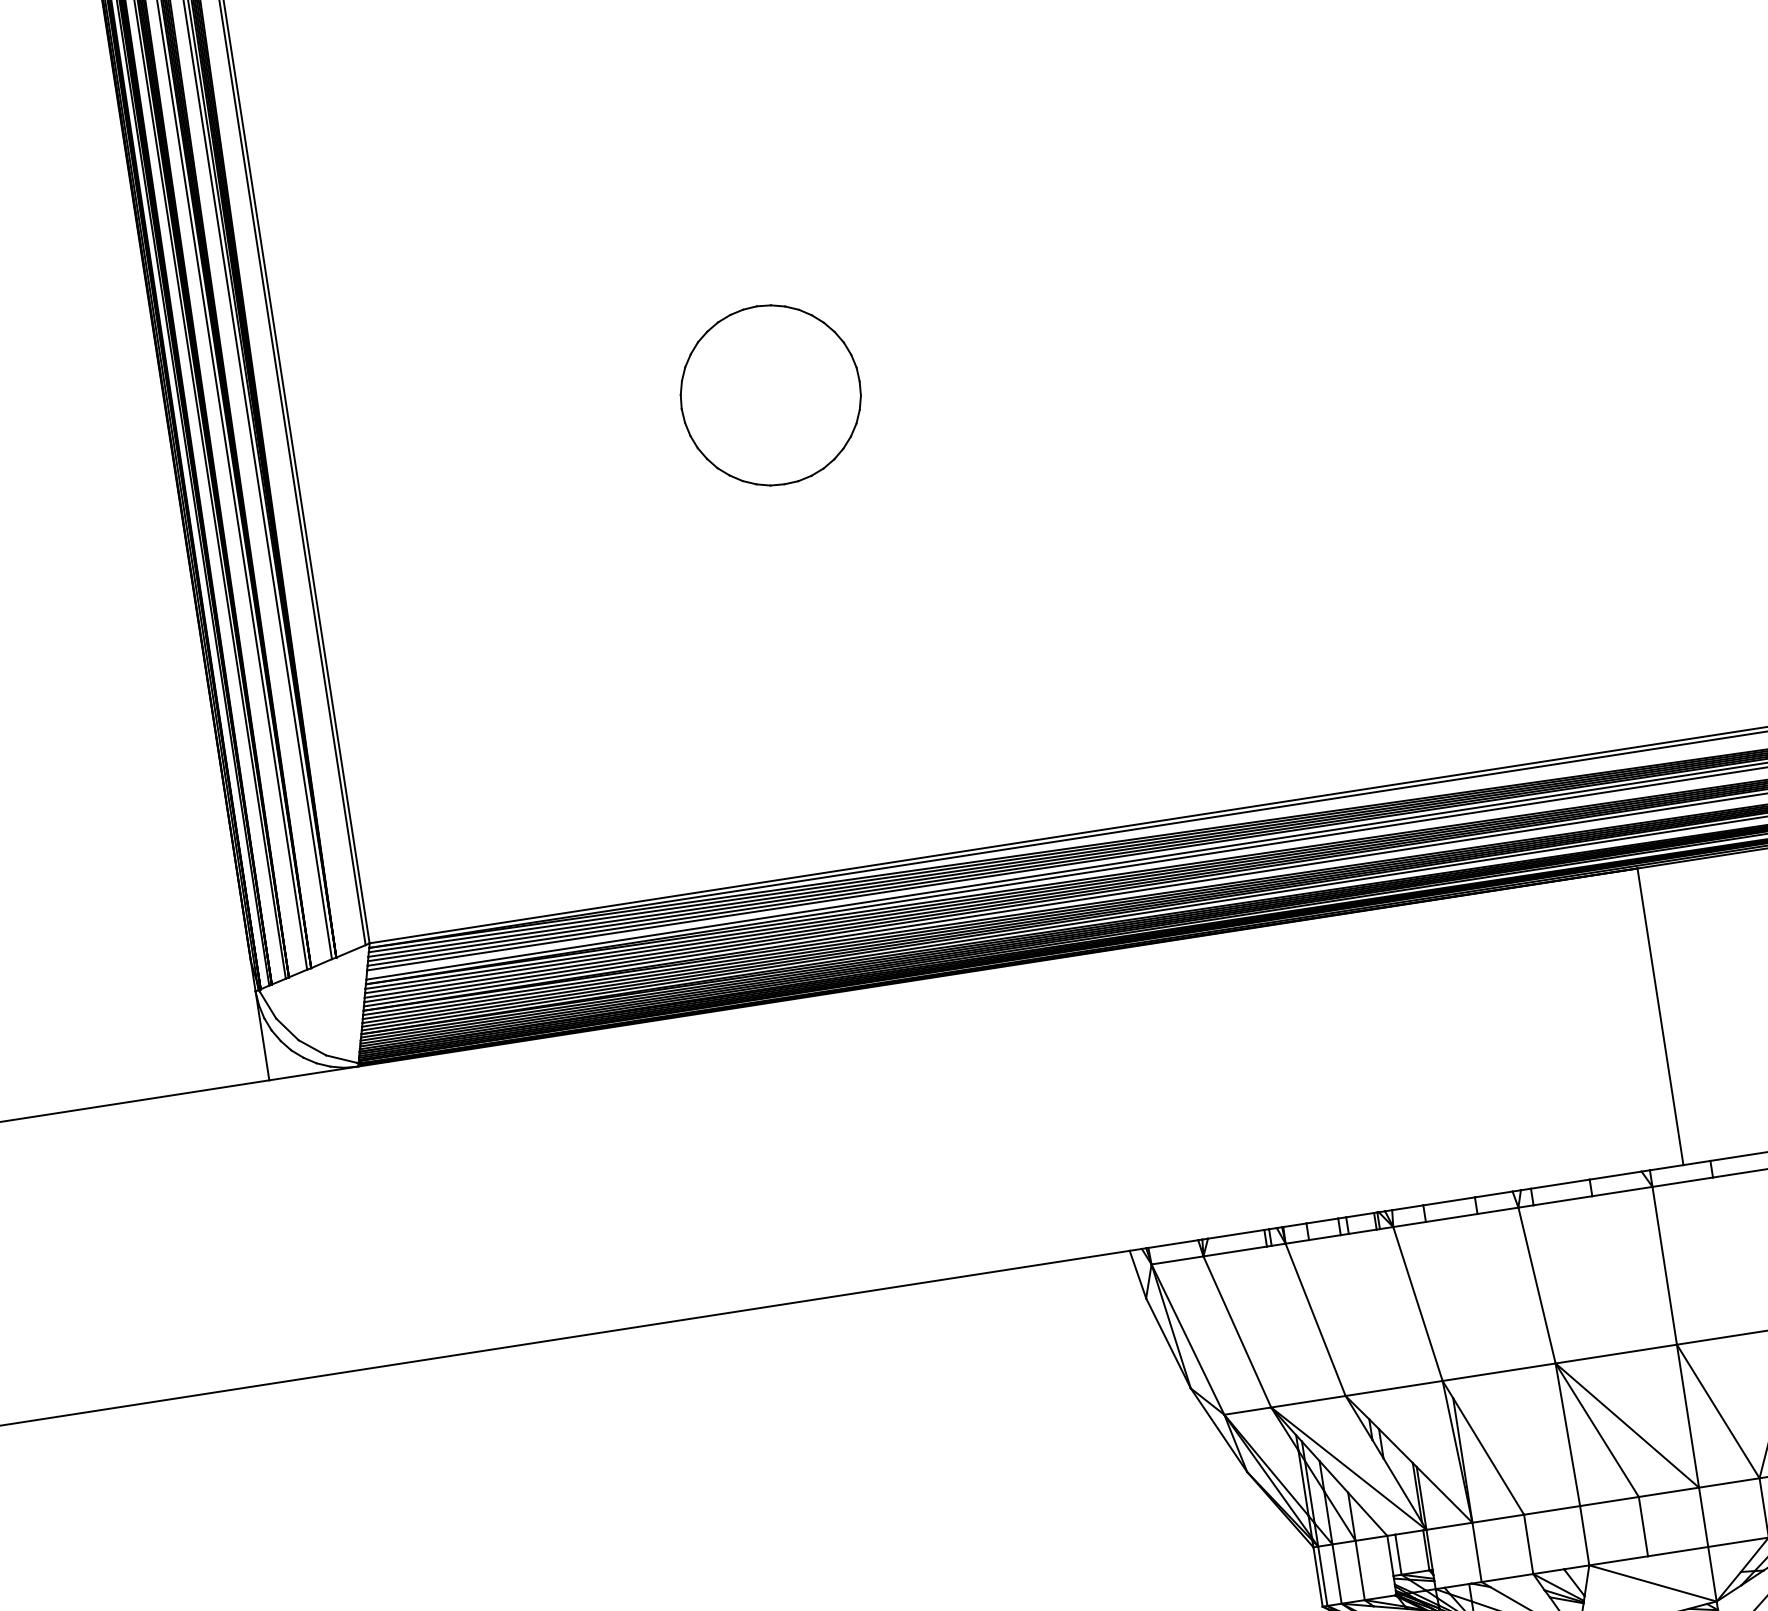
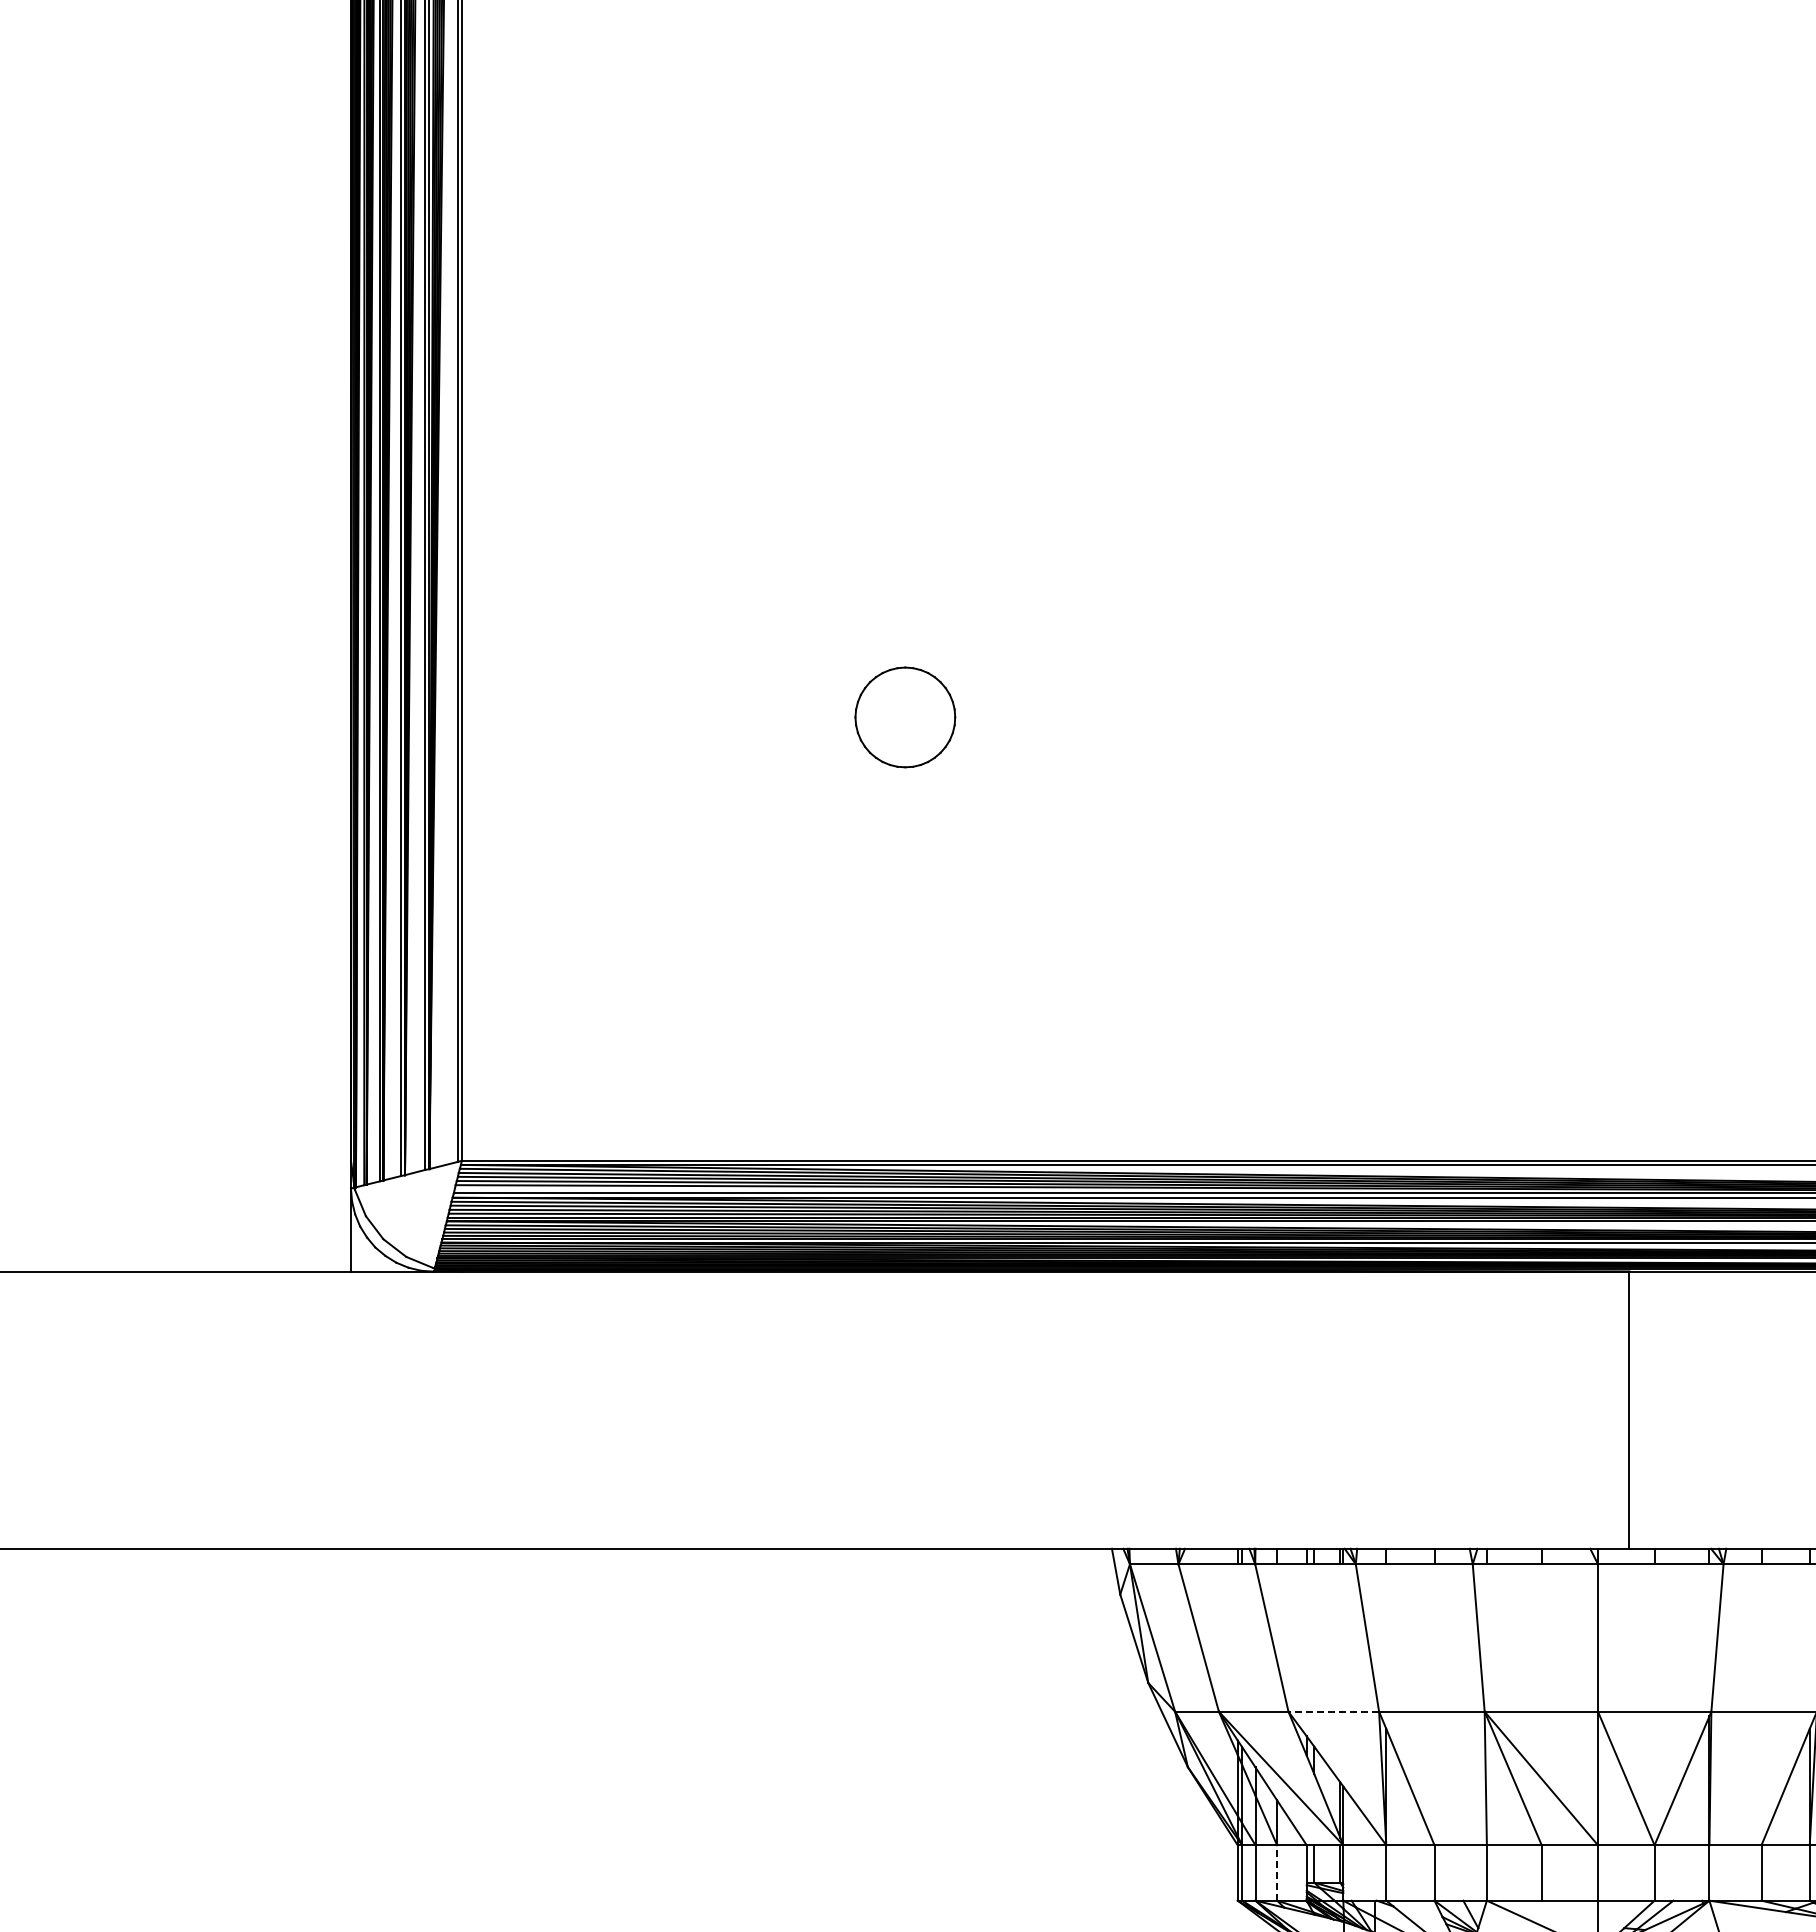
part: (771, 395) -> (905, 717), size x0.6
line: (1393, 1388) -> (1333, 1711), solid -> dashed
line: (1360, 1569) -> (1277, 1872), solid -> dashed

